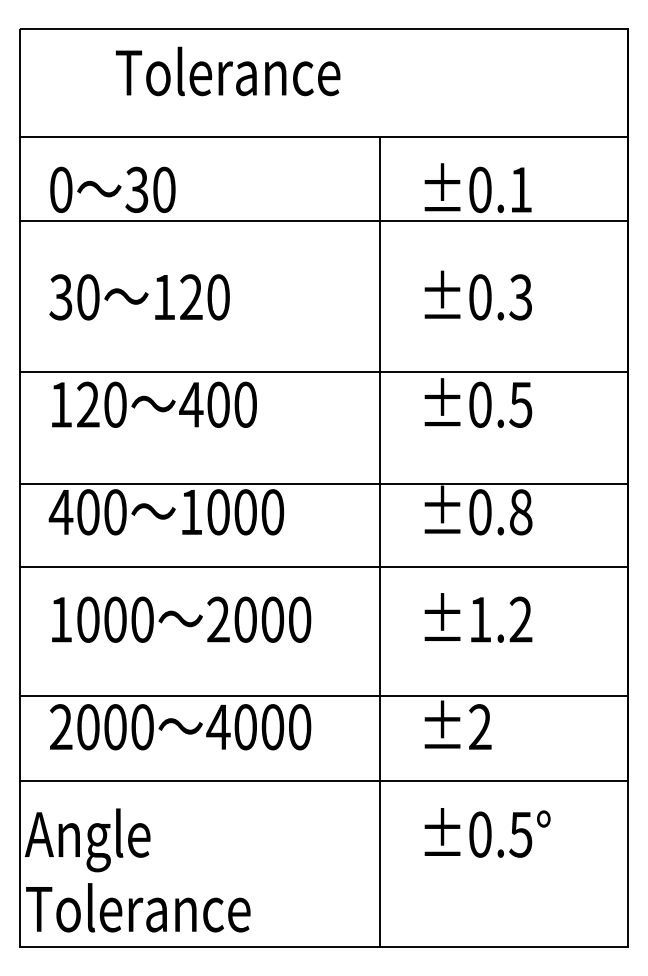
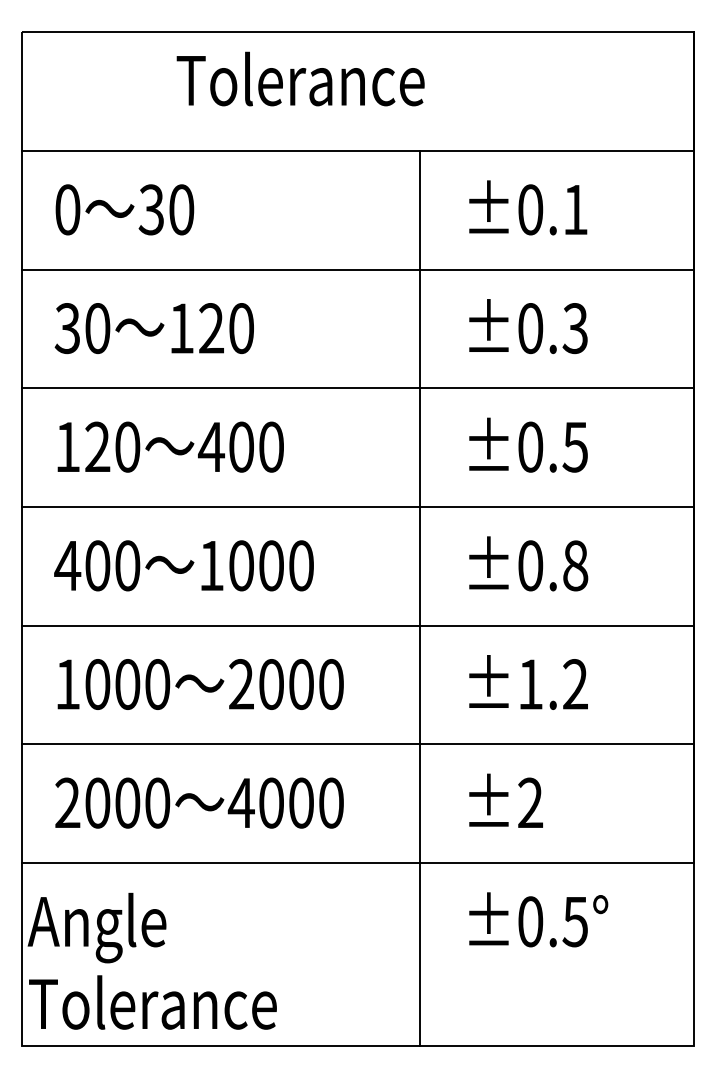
text: (227, 71) -> (300, 79), moved
line: (323, 221) -> (357, 270), moved
line: (323, 371) -> (357, 388), moved
line: (323, 484) -> (357, 507), moved
line: (323, 696) -> (357, 744), moved

